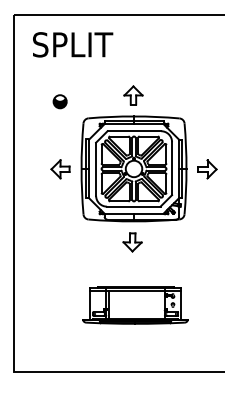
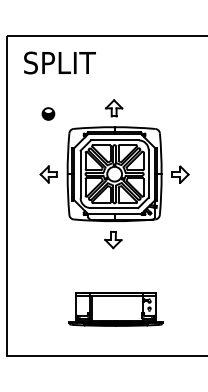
part: (134, 305) -> (115, 309), moved

